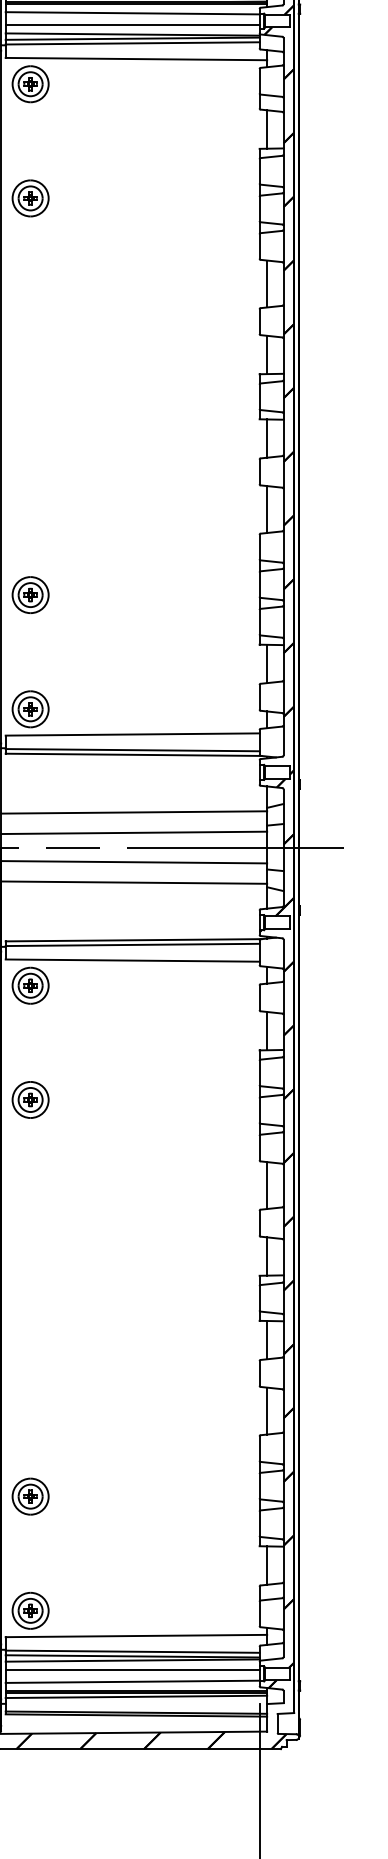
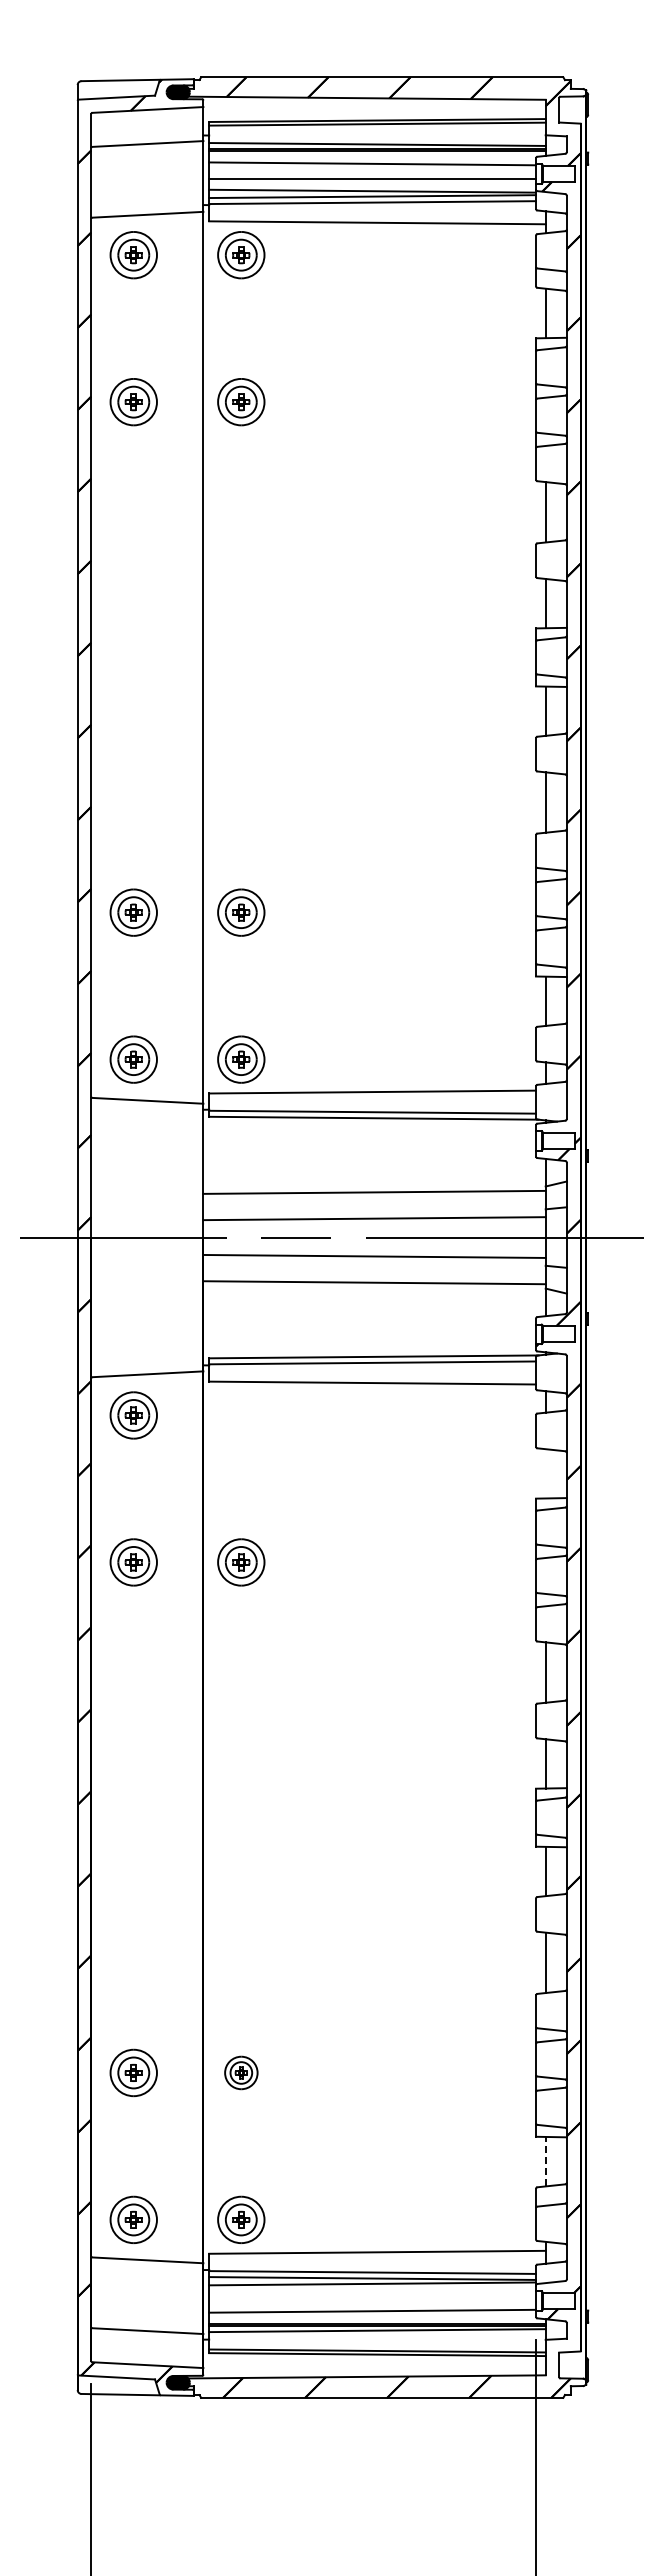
part: (30, 985) -> (241, 1415), removed
line: (267, 1030) -> (545, 1473), removed
part: (30, 1496) -> (241, 2072), size x0.7
line: (267, 1565) -> (545, 2161), solid -> dashed
line: (132, 1670) -> (372, 2296), removed

